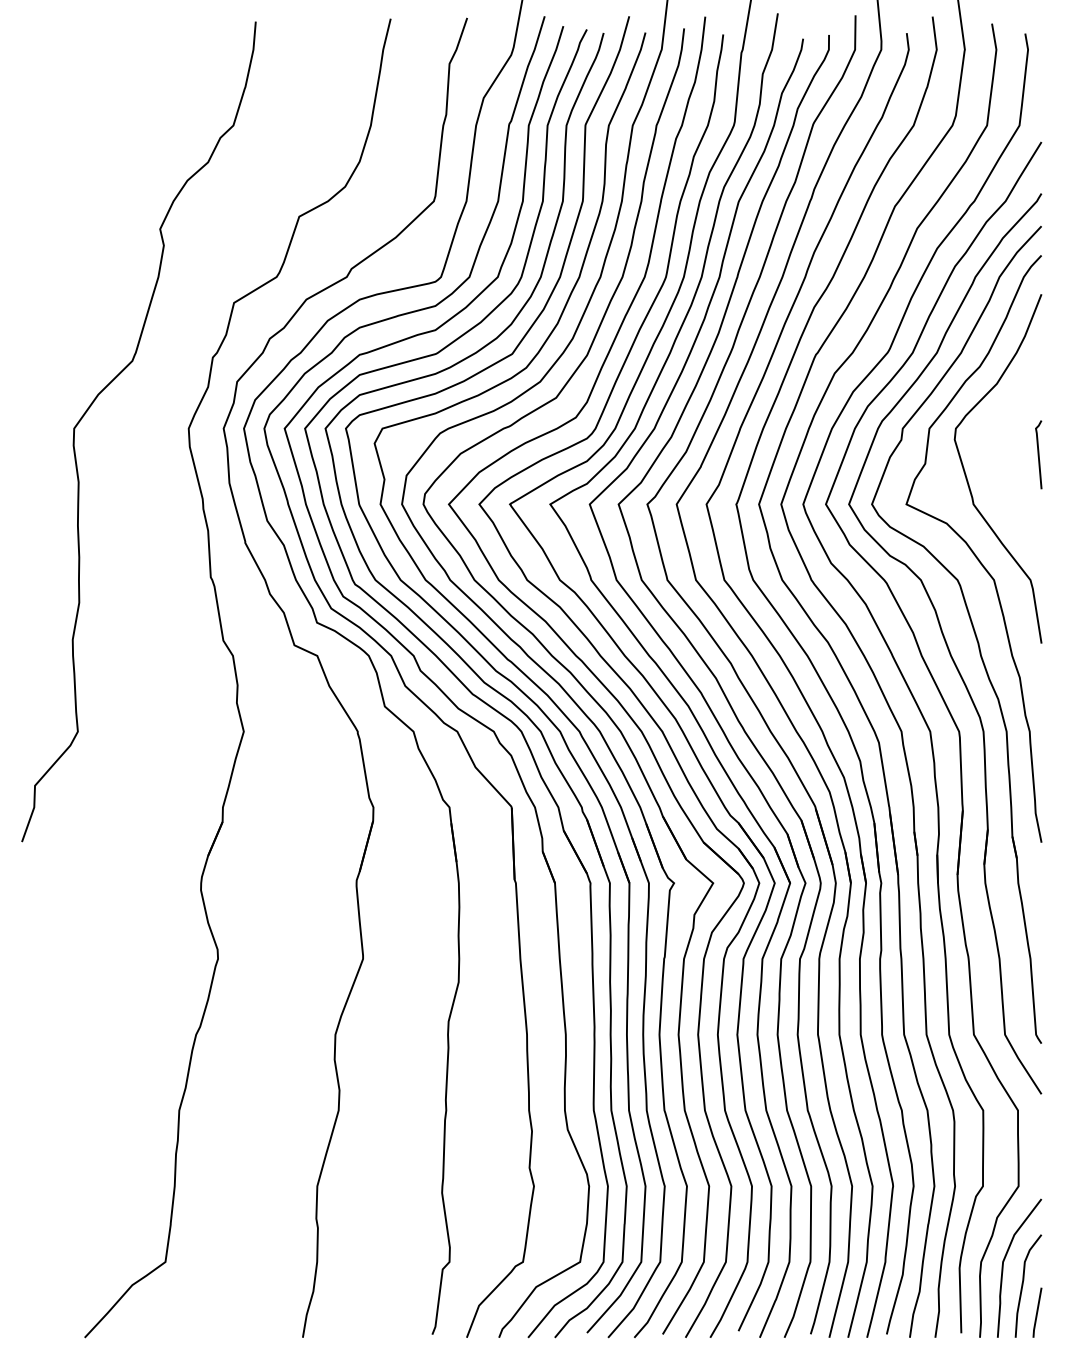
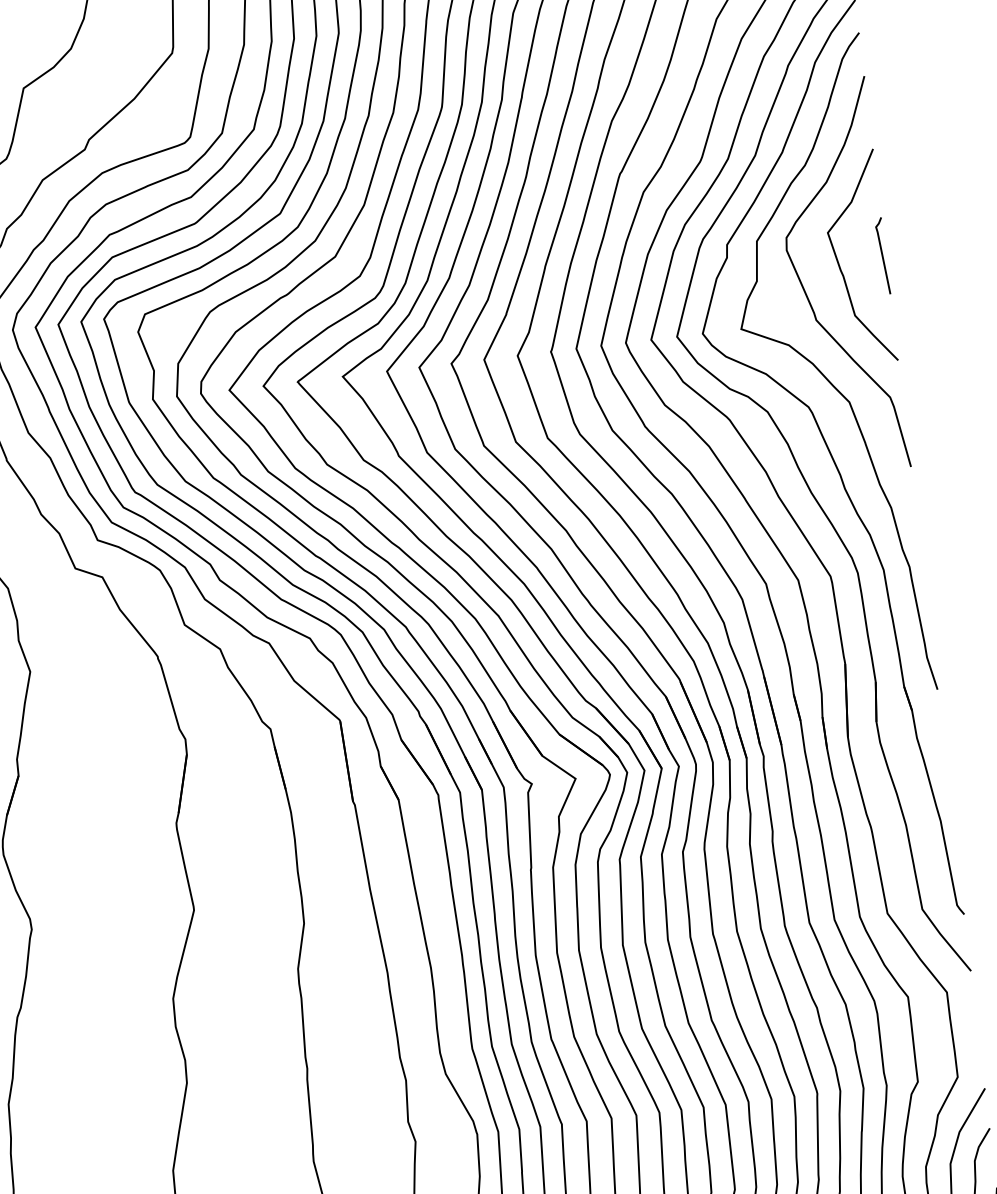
curve: (1000, 458) -> (840, 265), added

